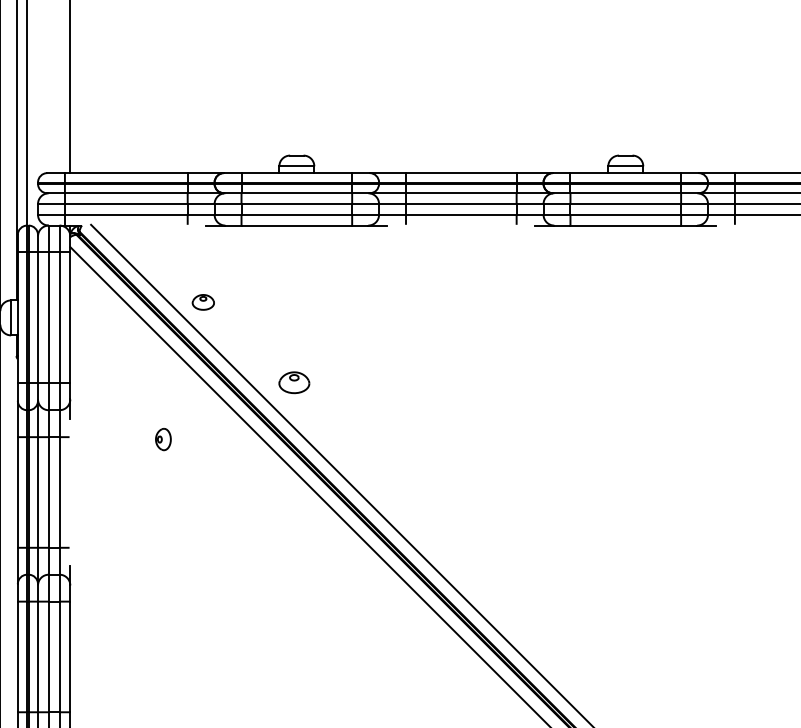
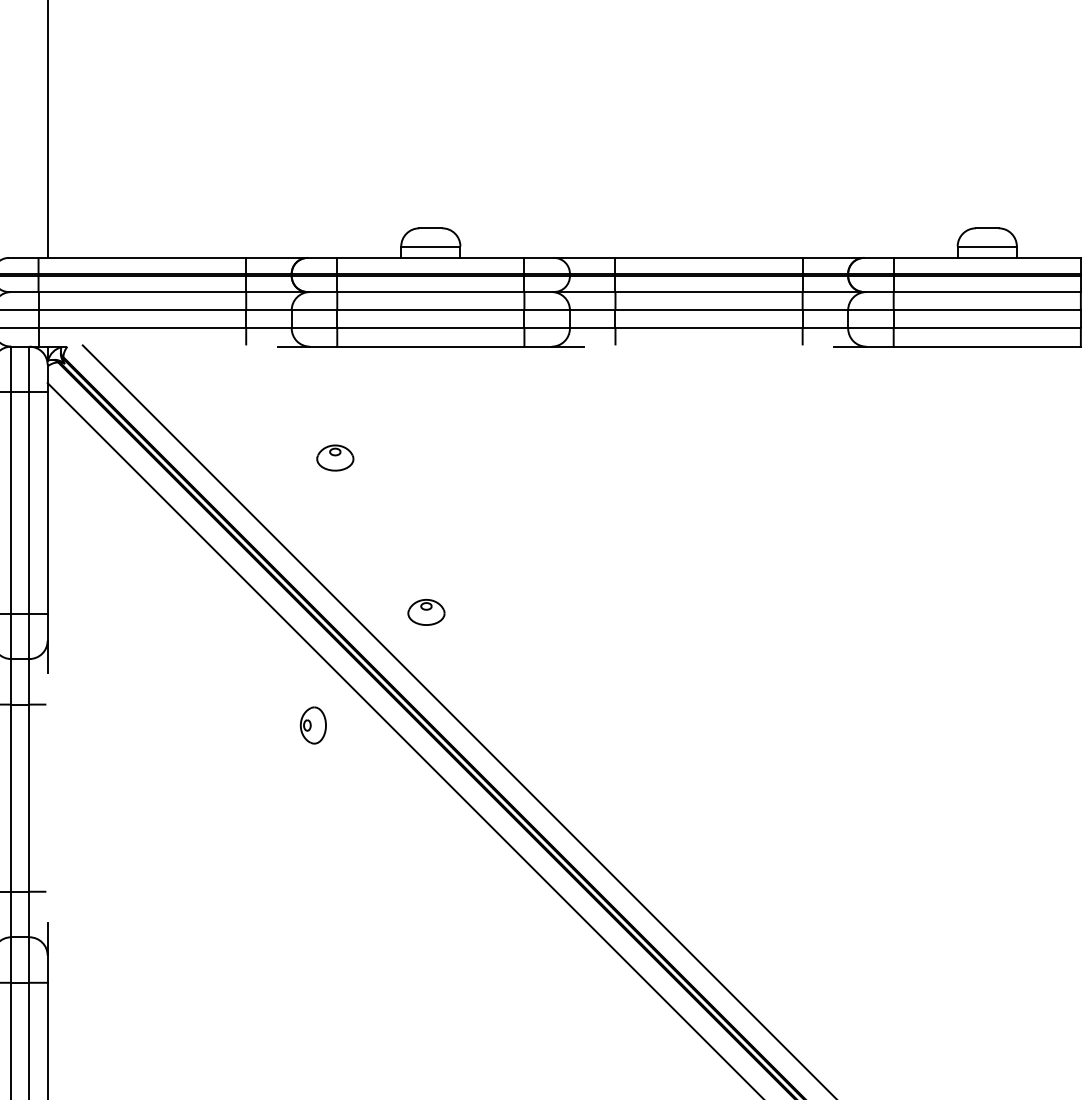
part: (202, 302) -> (333, 458), moved
part: (293, 382) -> (425, 612), size x0.71
part: (163, 439) -> (313, 725), moved

